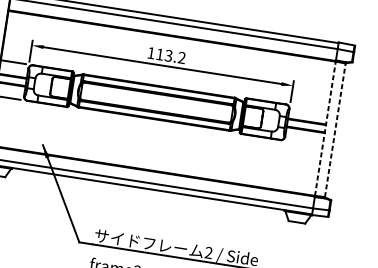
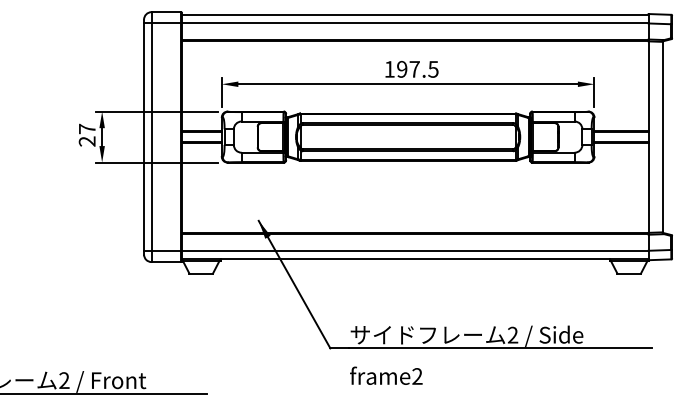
text: (170, 55) -> (417, 68), 113.2 -> 197.5
line: (325, 129) -> (648, 137), dashed -> solid
line: (335, 129) -> (662, 136), dashed -> solid

